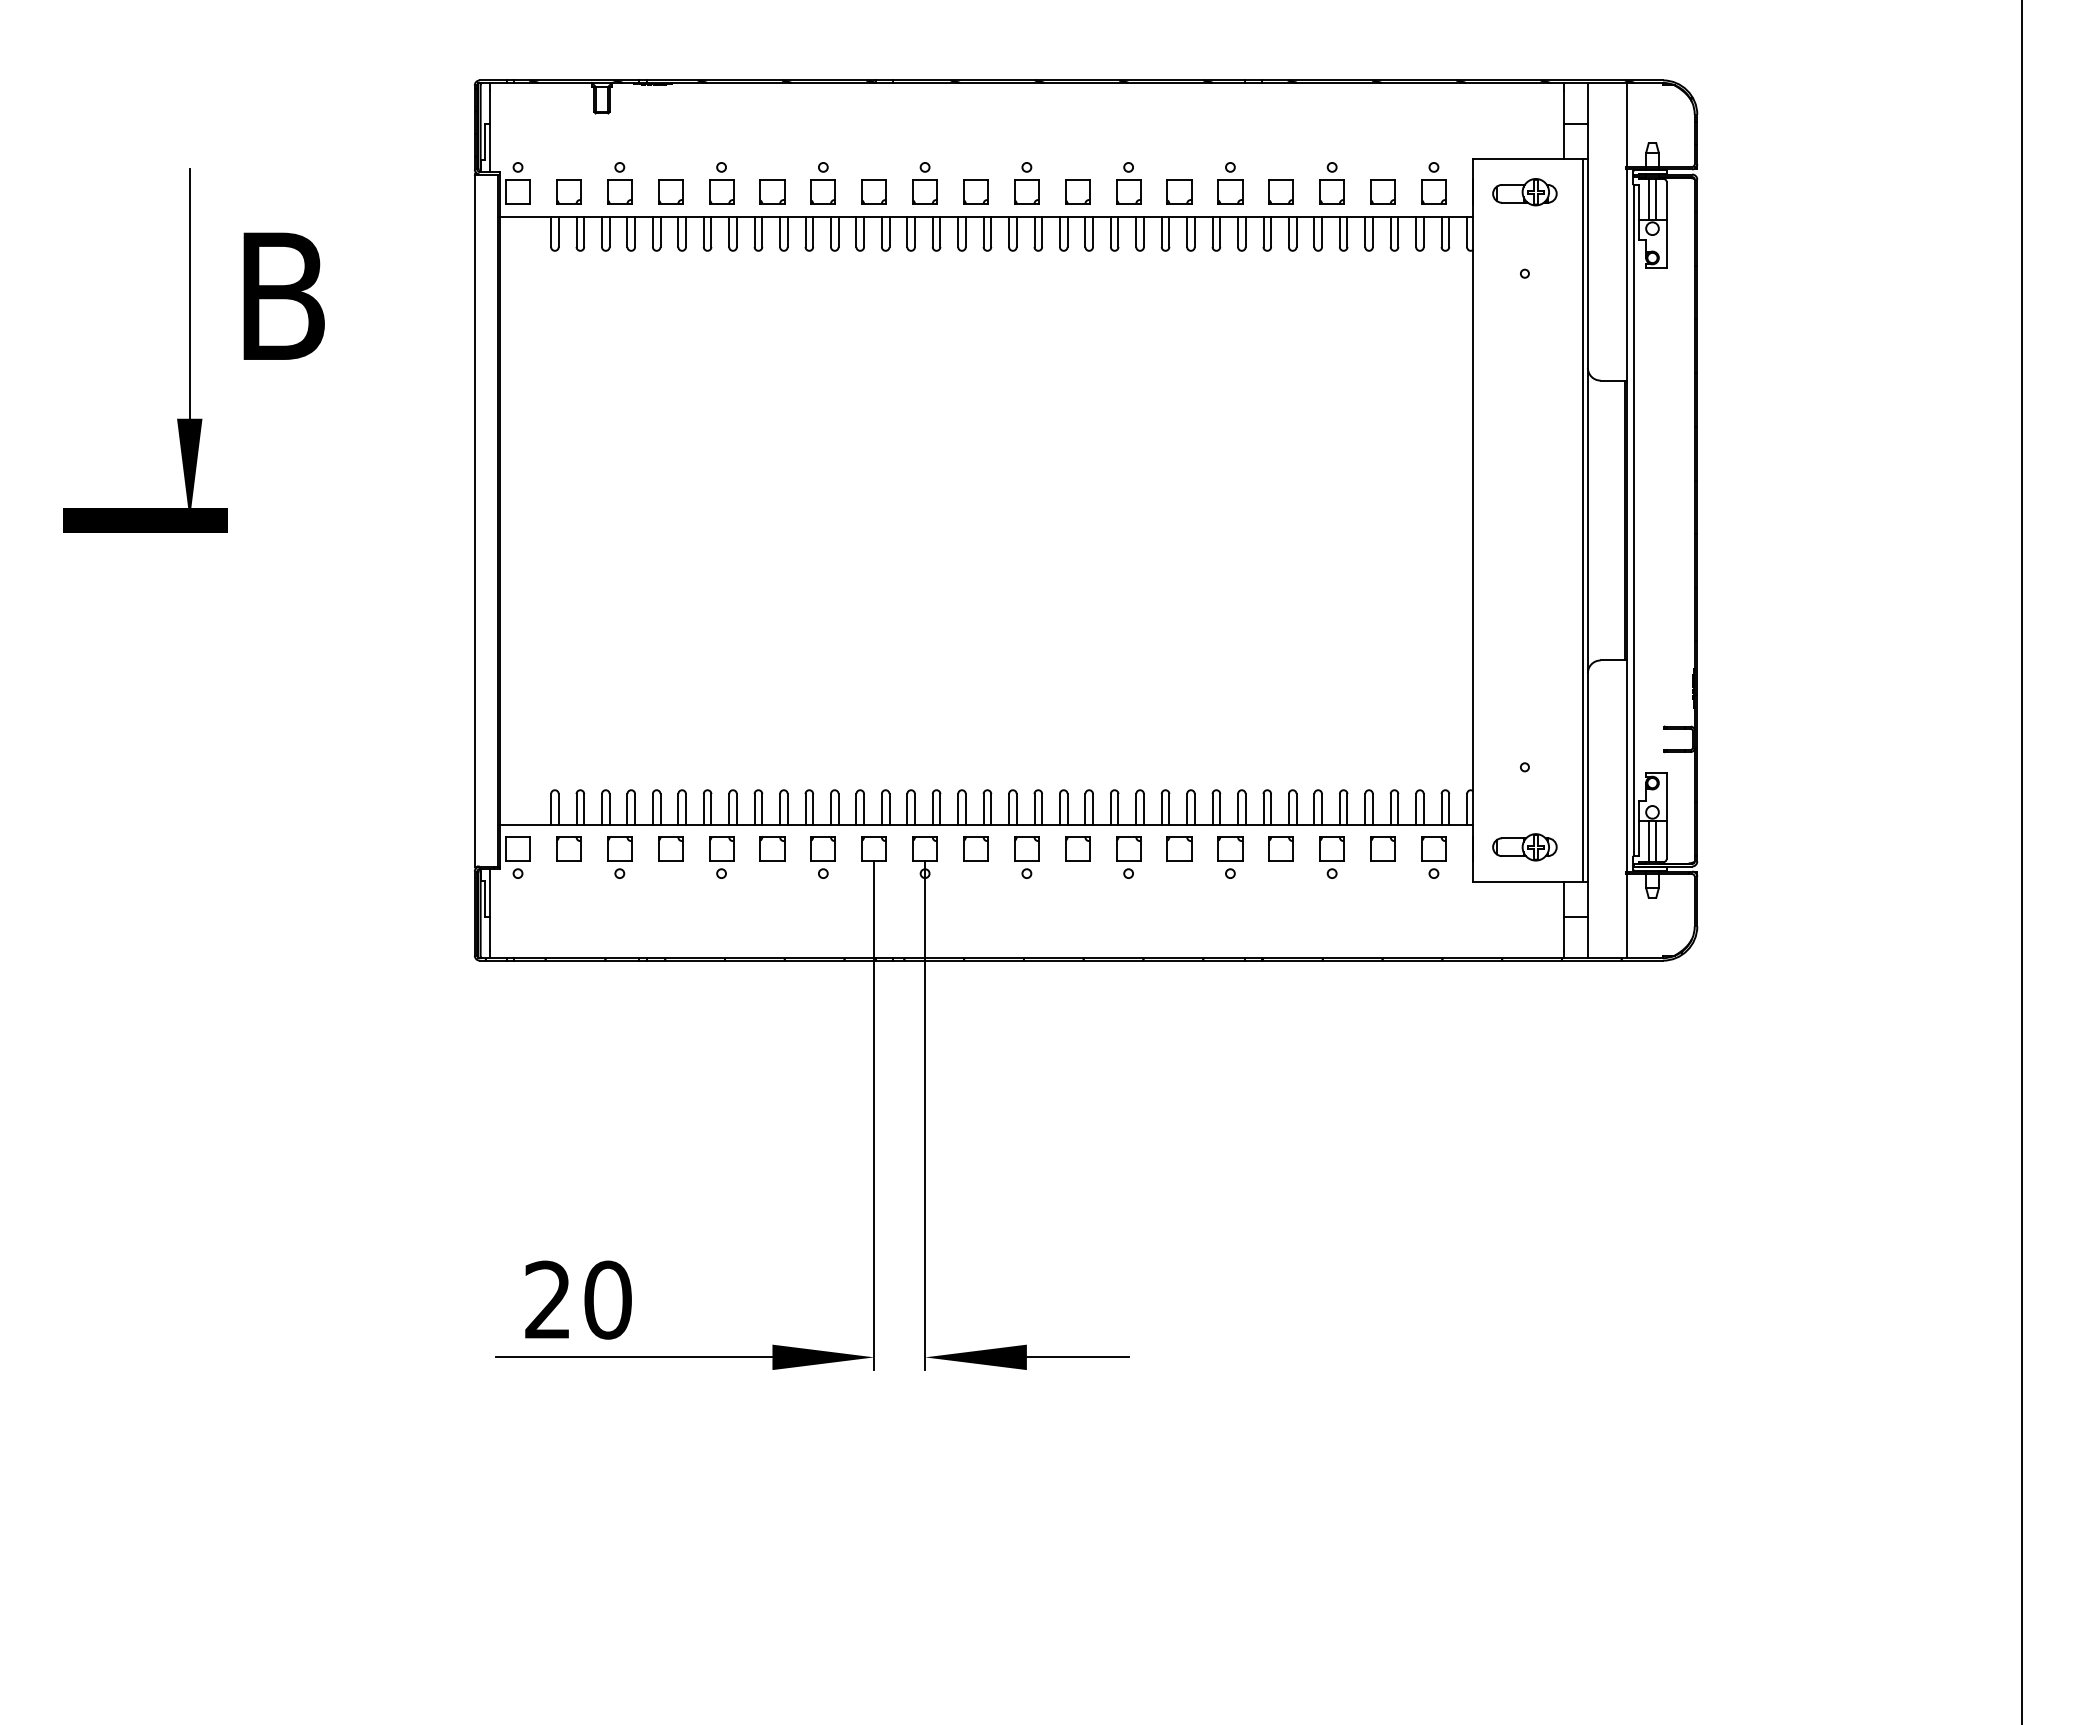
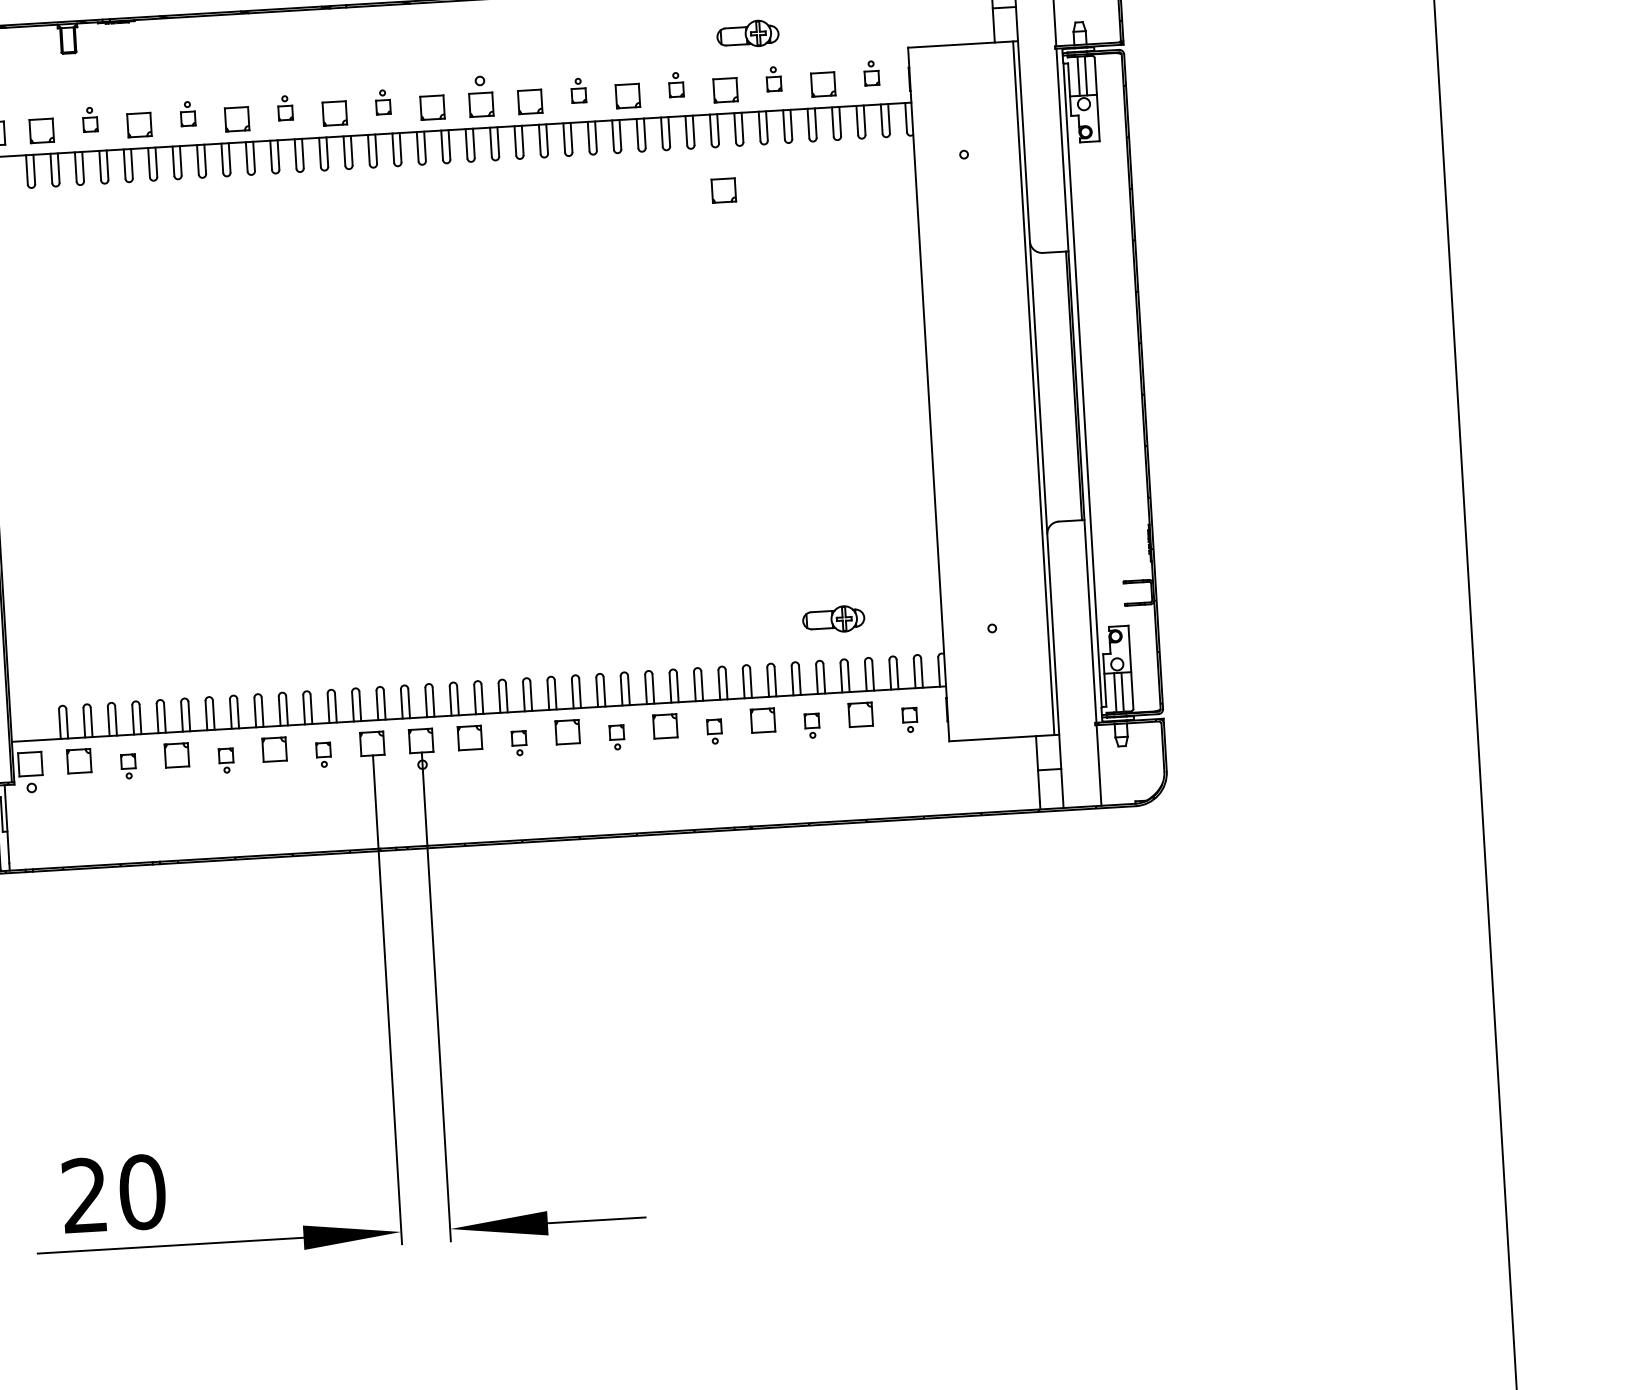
part: (619, 183) -> (89, 119), size x0.6
part: (721, 183) -> (187, 113), size x0.6
part: (822, 183) -> (284, 108), size x0.6
part: (924, 183) -> (382, 102), size x0.6
part: (1128, 183) -> (578, 90), size x0.6
part: (1230, 183) -> (676, 84), size x0.6
part: (1331, 183) -> (773, 79), size x0.6
part: (1433, 183) -> (871, 73), size x0.6
part: (1524, 192) -> (747, 34), moved
part: (1272, 295) -> (723, 189), added
part: (1524, 847) -> (833, 619), moved
part: (619, 857) -> (128, 766), size x0.6
part: (721, 857) -> (226, 760), size x0.6
part: (822, 857) -> (323, 755), size x0.6
part: (1026, 857) -> (518, 743), size x0.6
part: (1128, 857) -> (616, 737), size x0.6
part: (1230, 857) -> (714, 731), size x0.6
part: (1331, 857) -> (811, 726), size x0.6
part: (1433, 857) -> (909, 720), size x0.6

